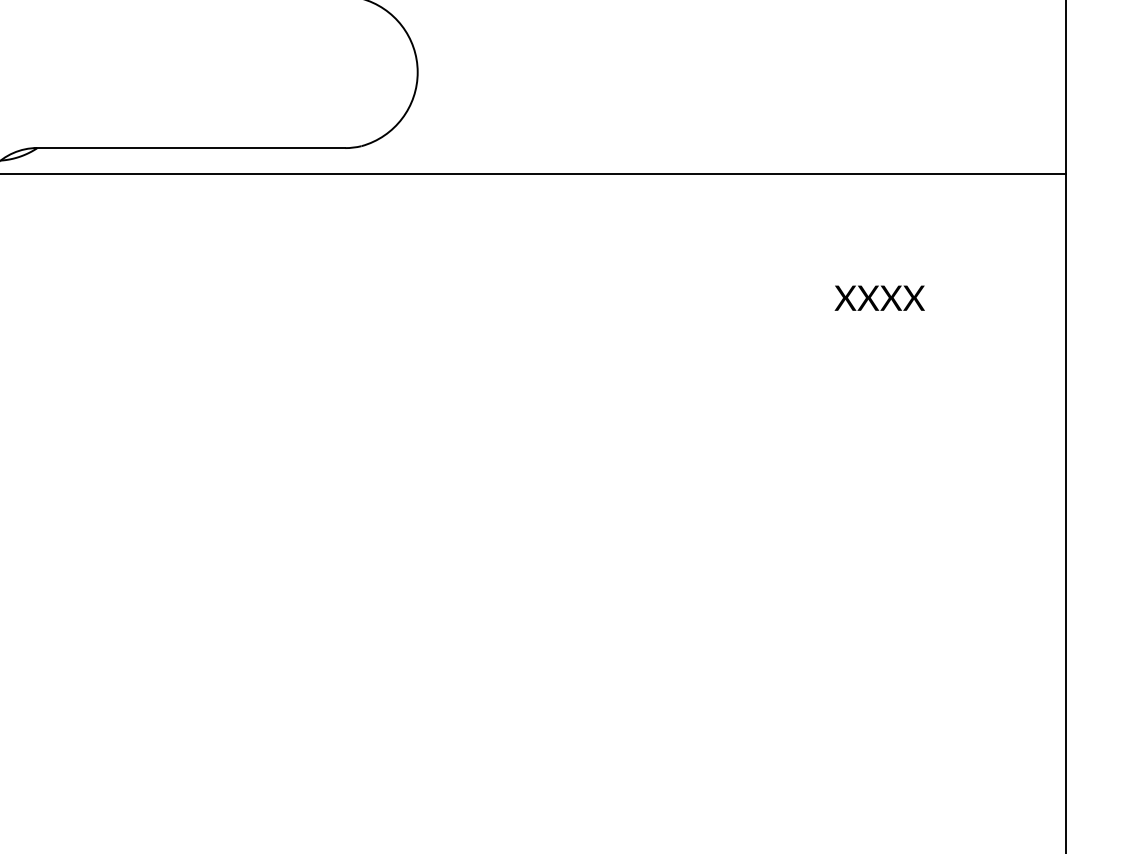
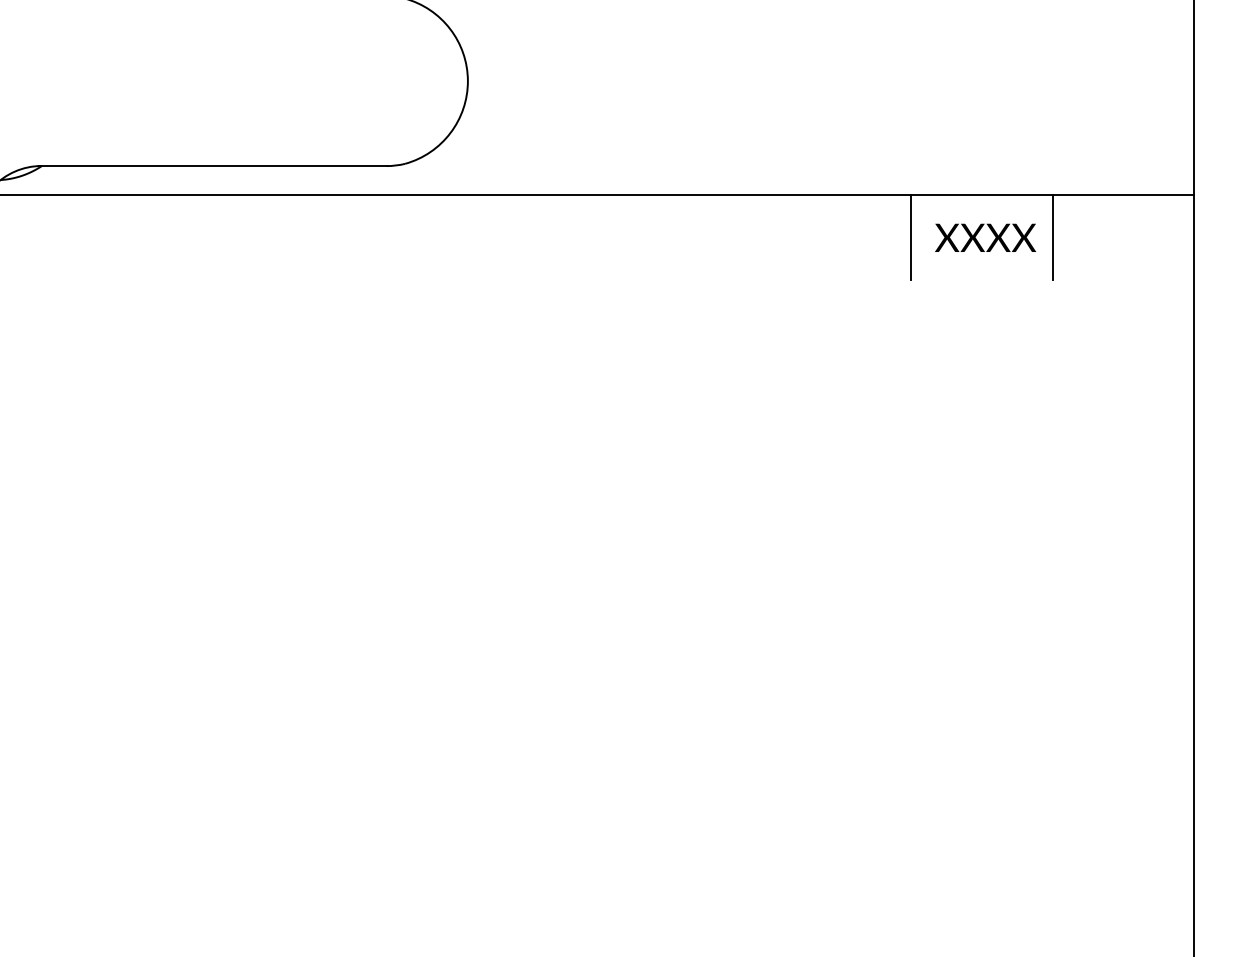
line: (813, 212) -> (911, 238), added
line: (939, 212) -> (1052, 238), added
text: (879, 297) -> (985, 237), moved

